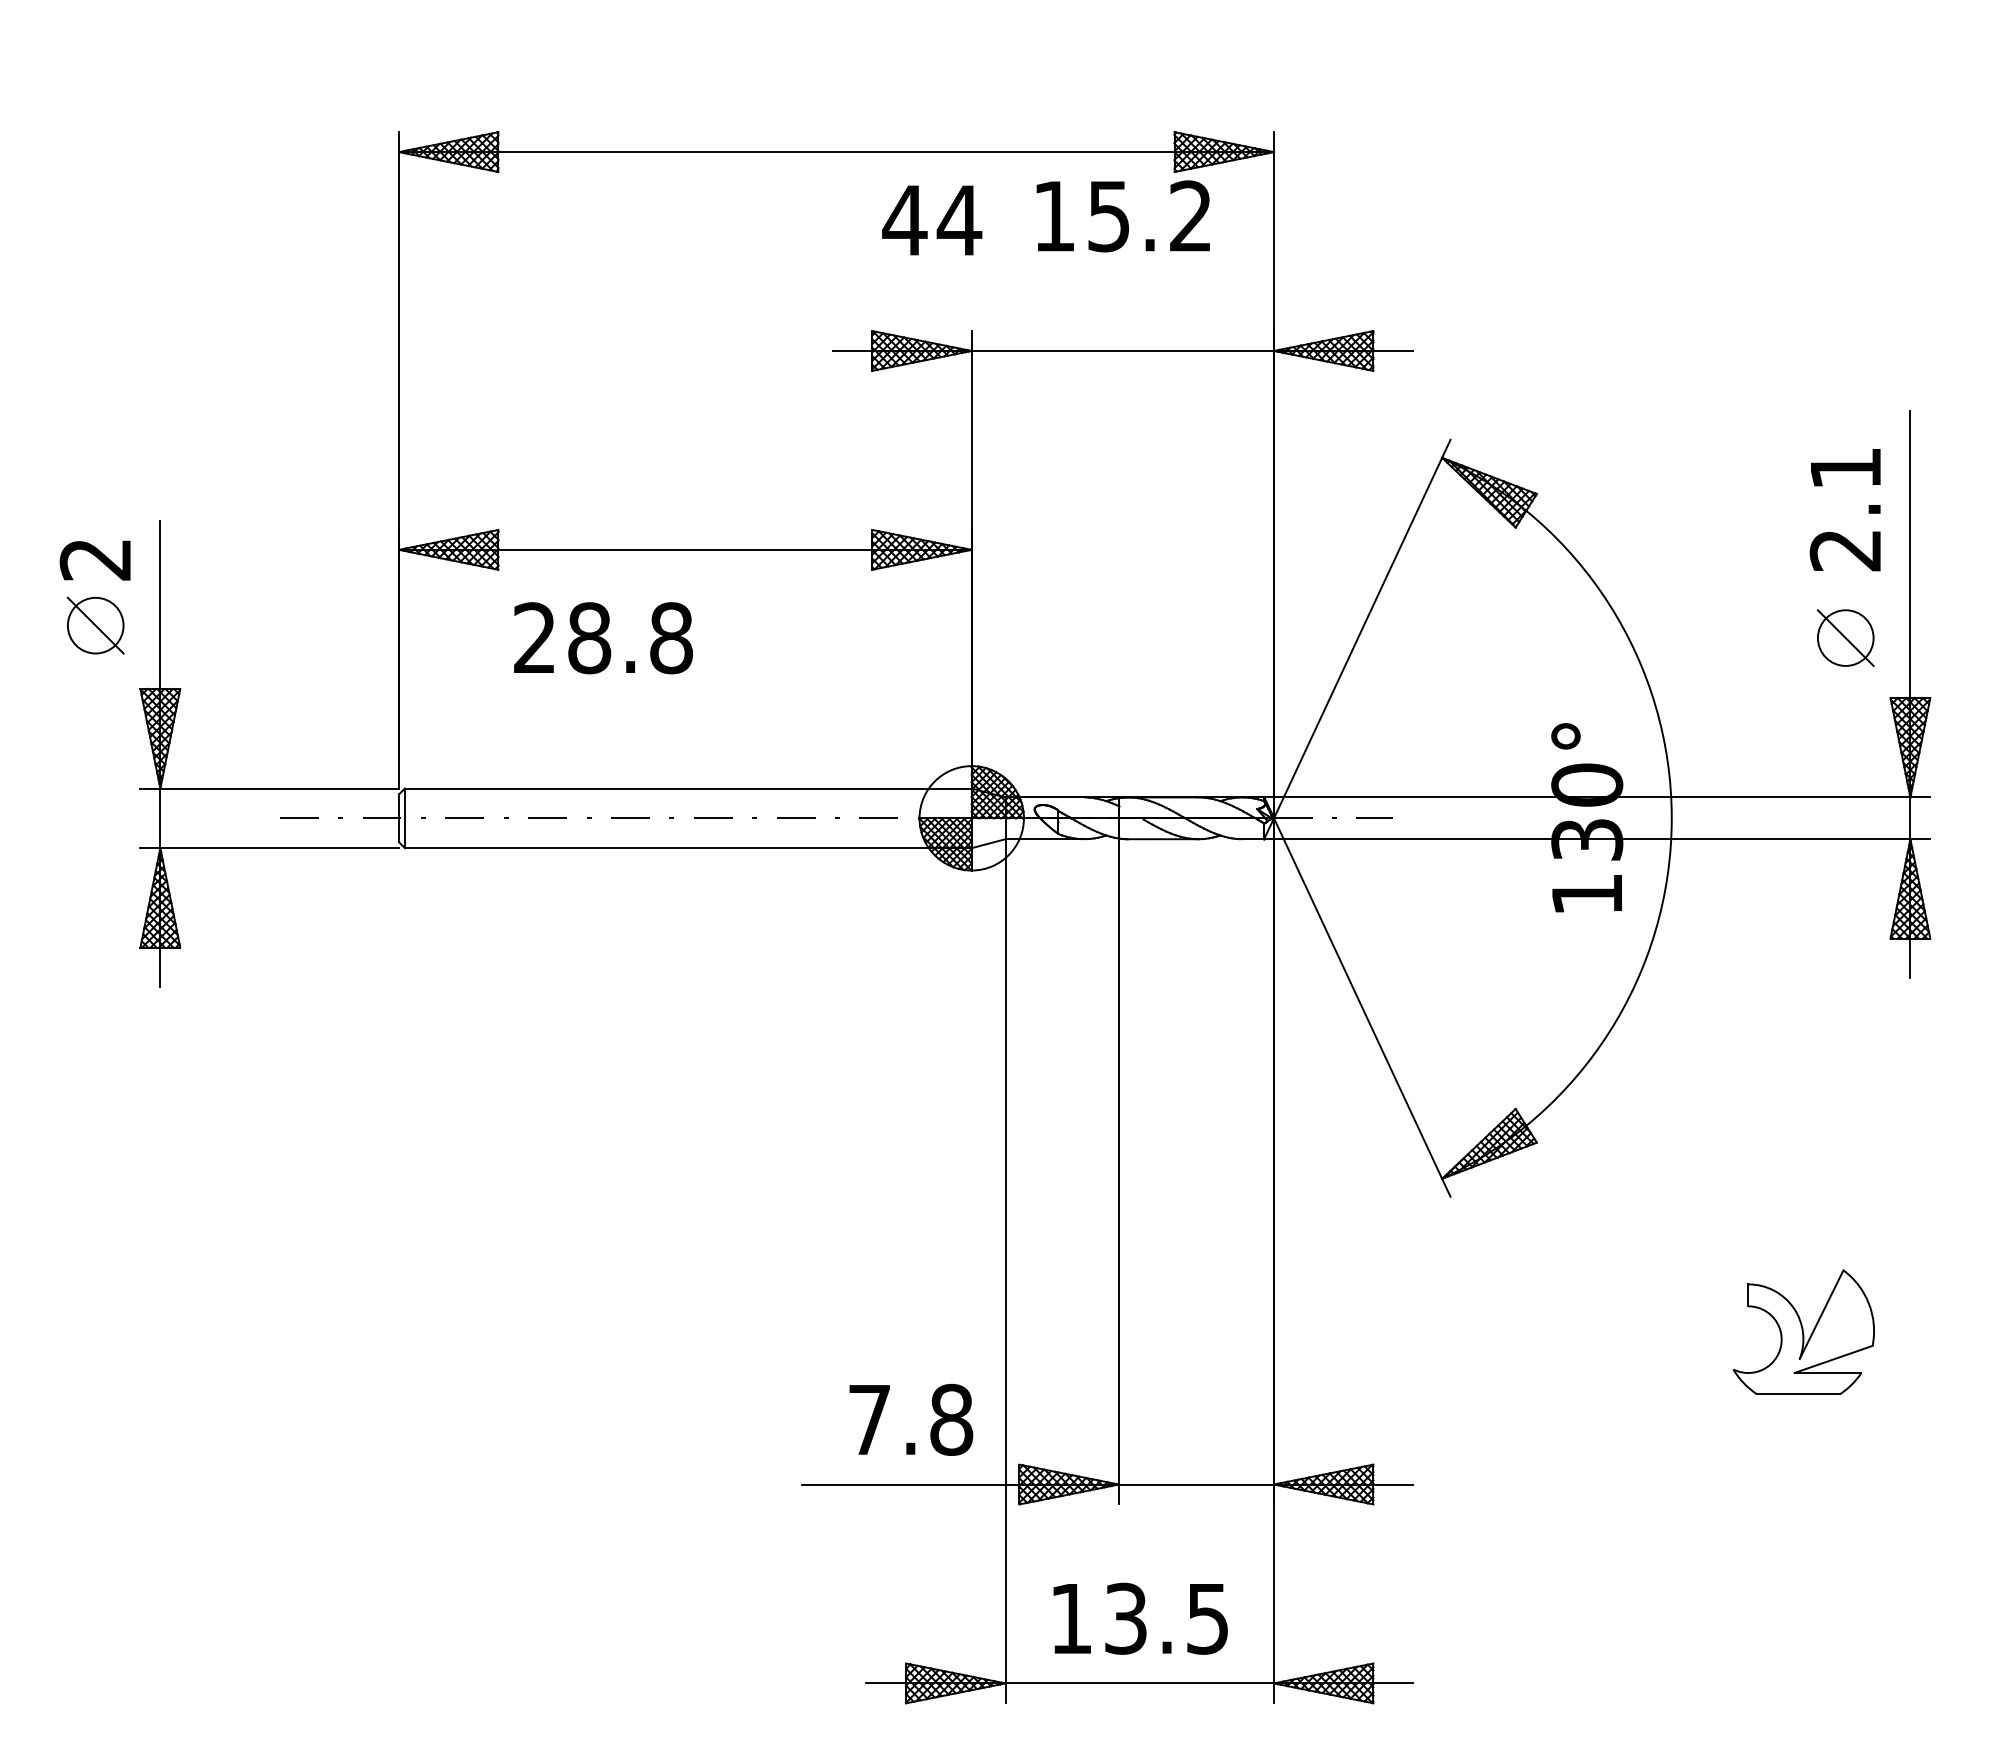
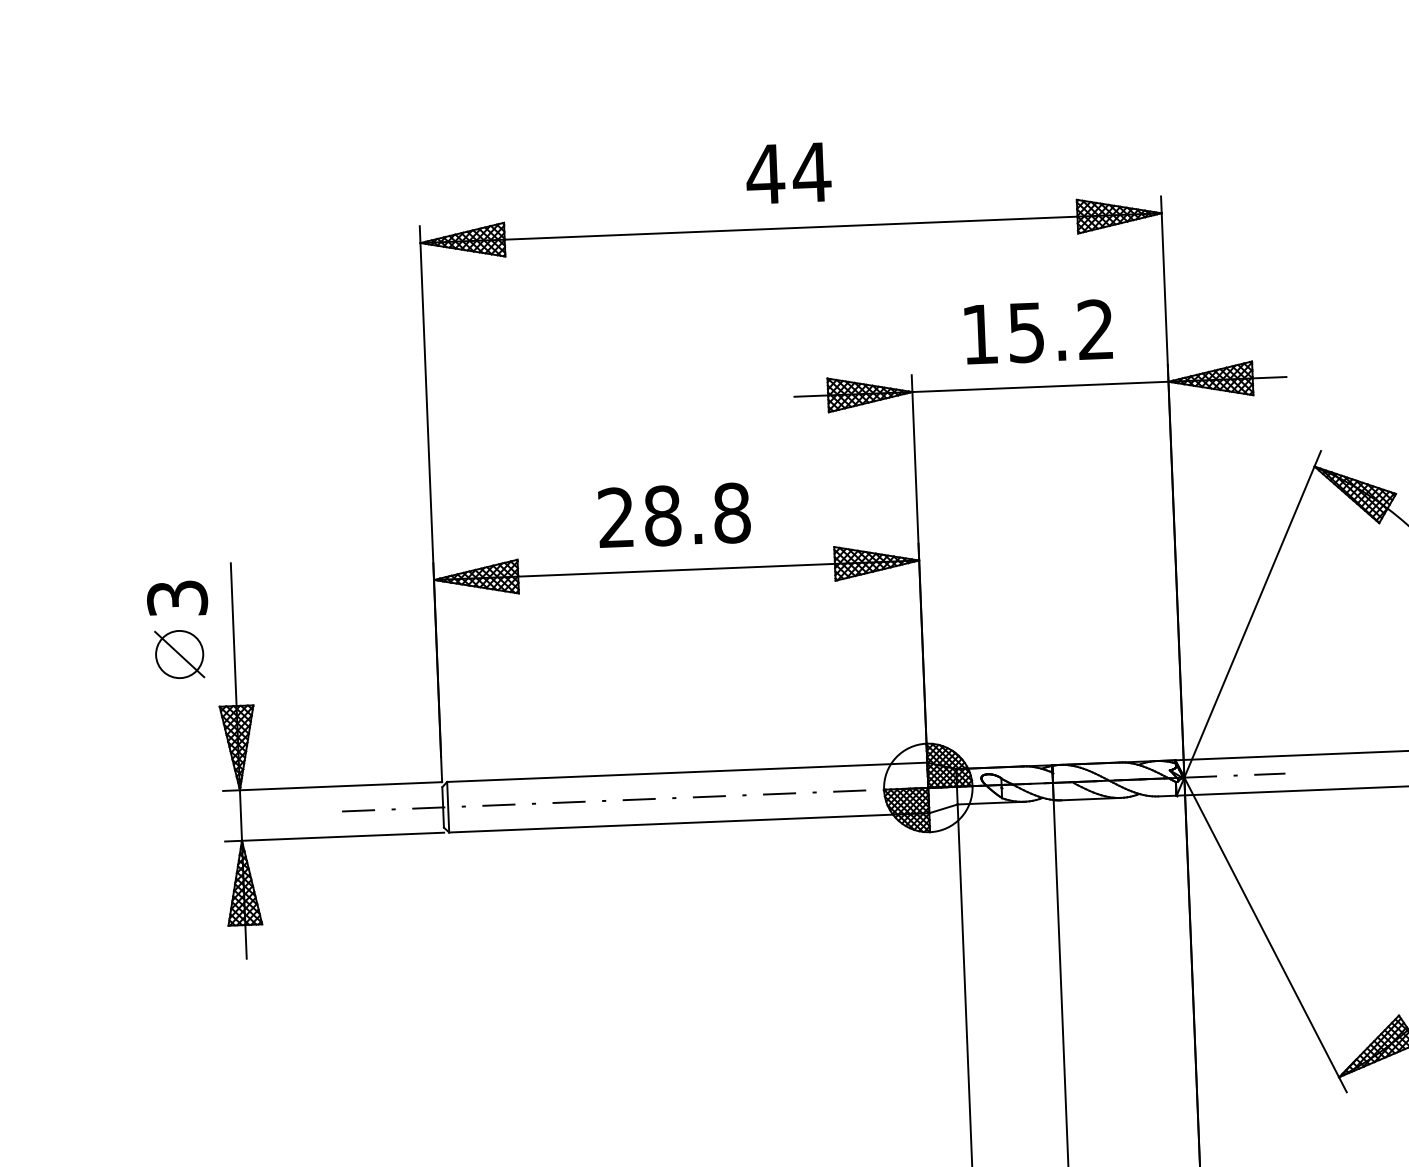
text: (1122, 216) -> (1037, 332), moved
text: (932, 220) -> (788, 173), moved
text: (95, 559) -> (177, 598), 2 -> 3
text: (603, 638) -> (674, 515), moved

